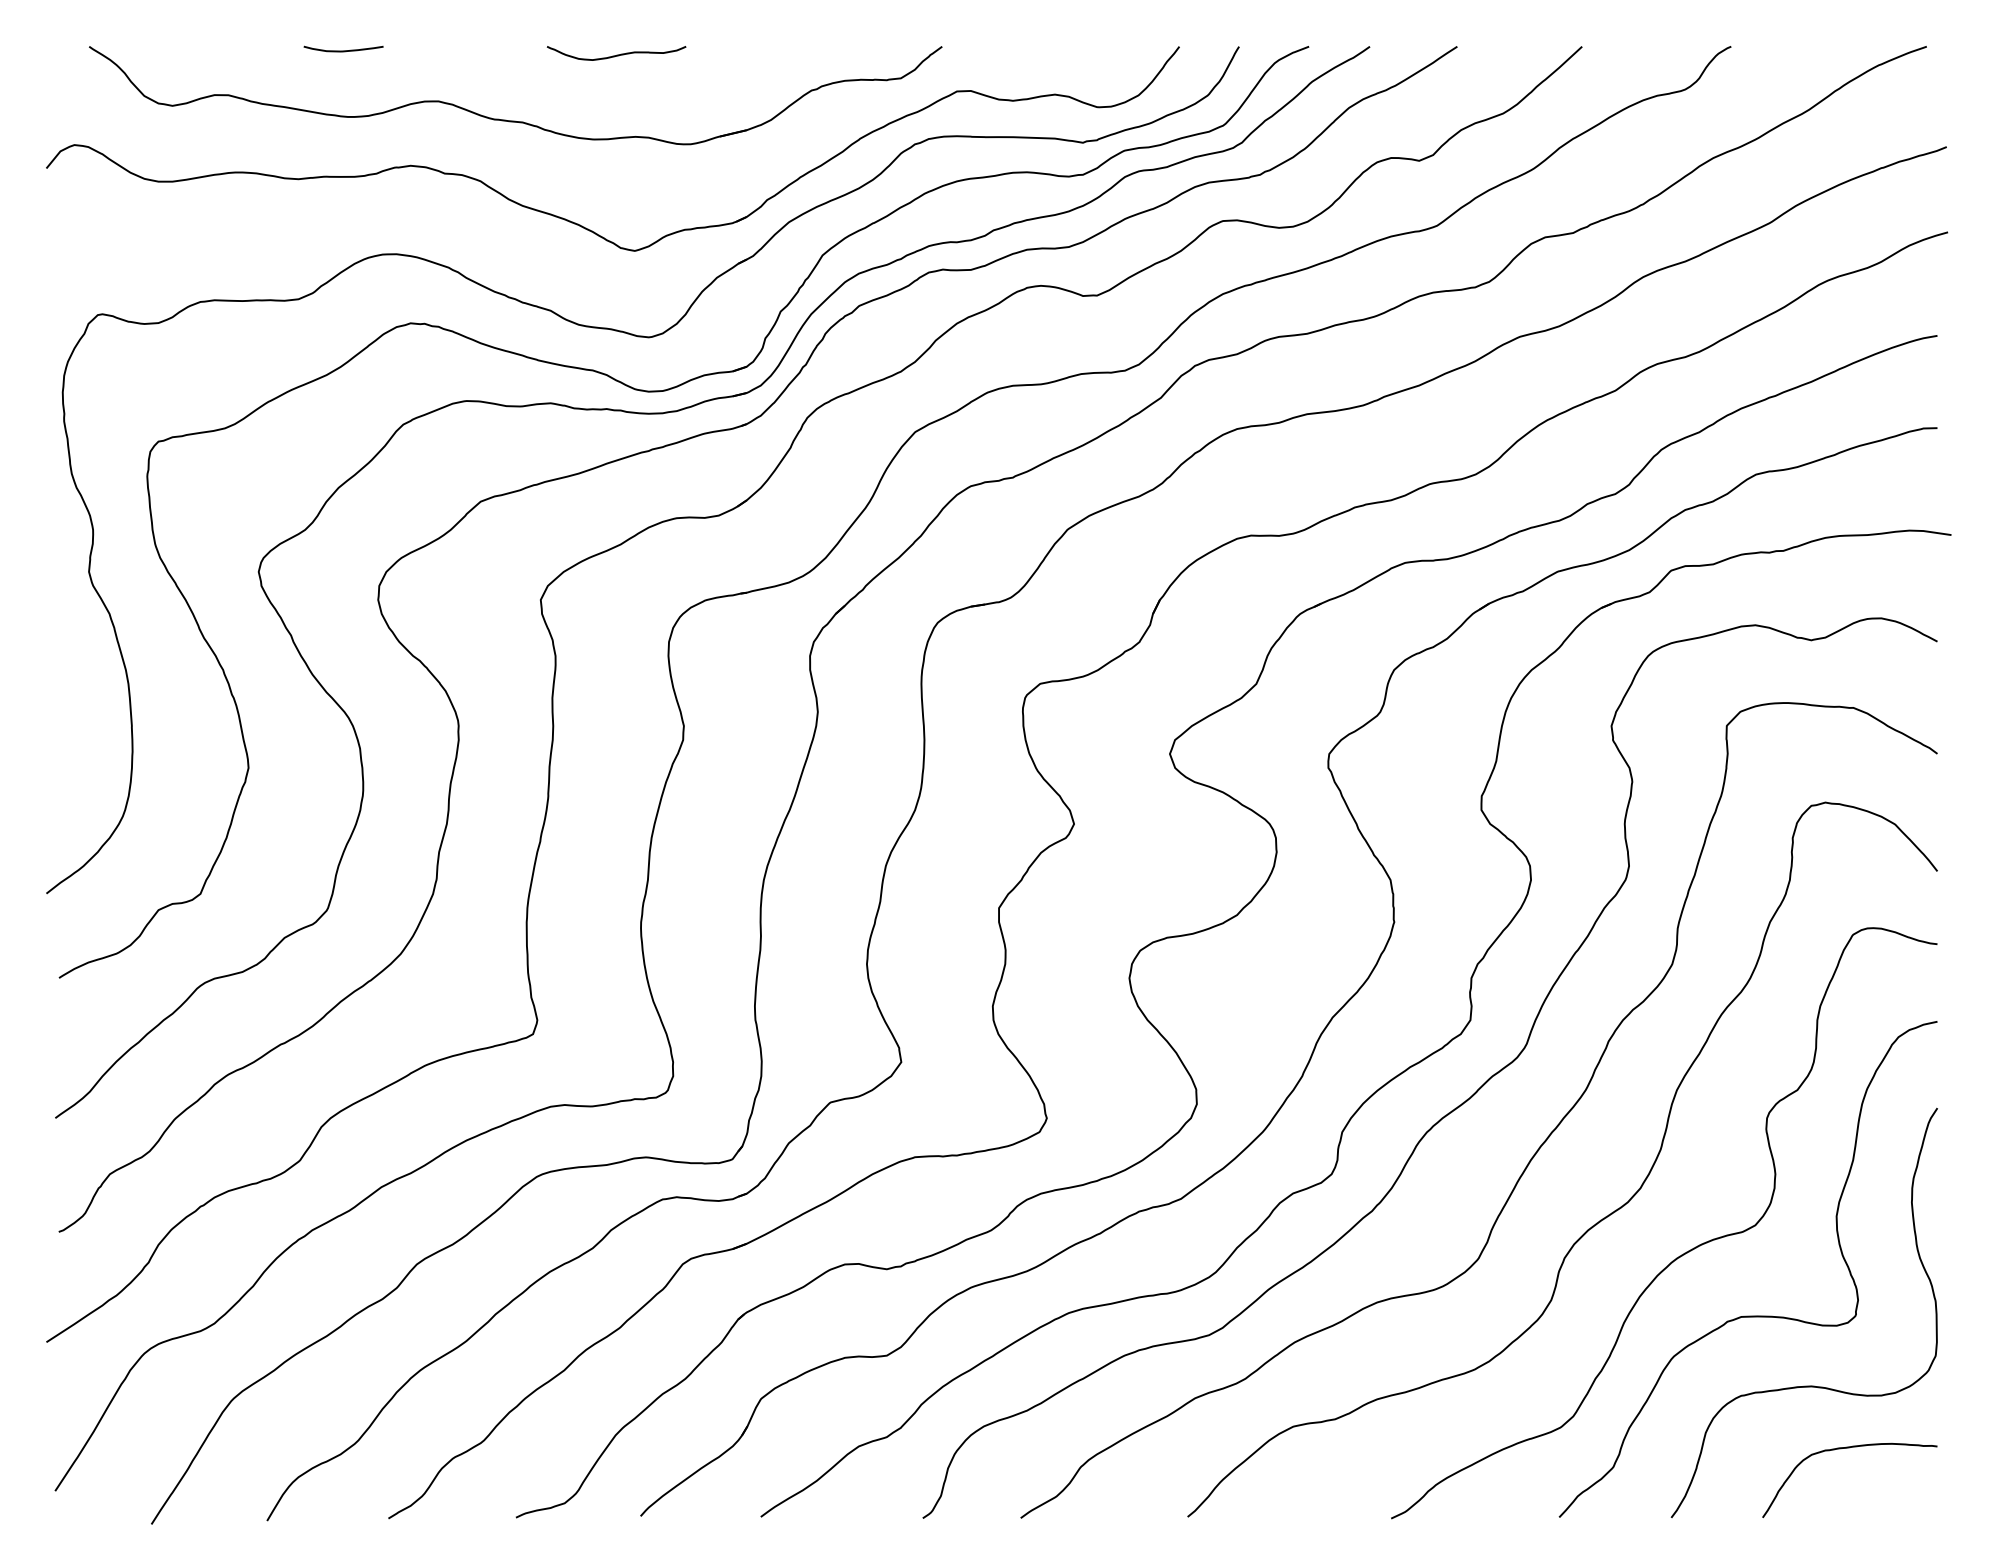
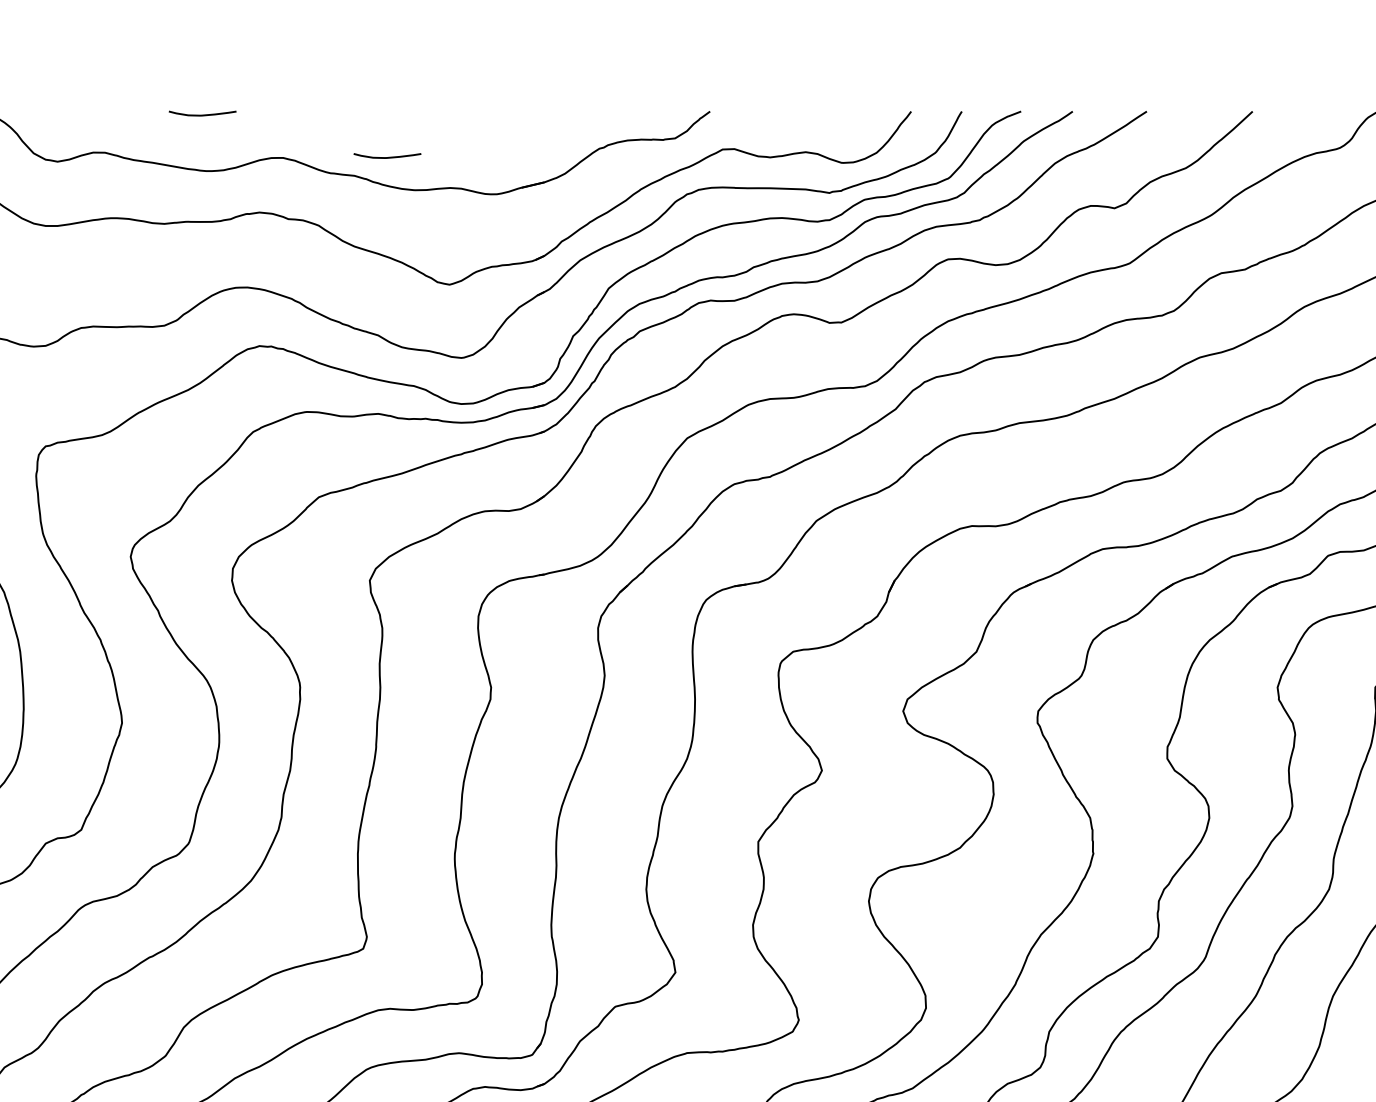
curve: (616, 54) -> (434, 118), removed
curve: (561, 100) -> (387, 157), added

